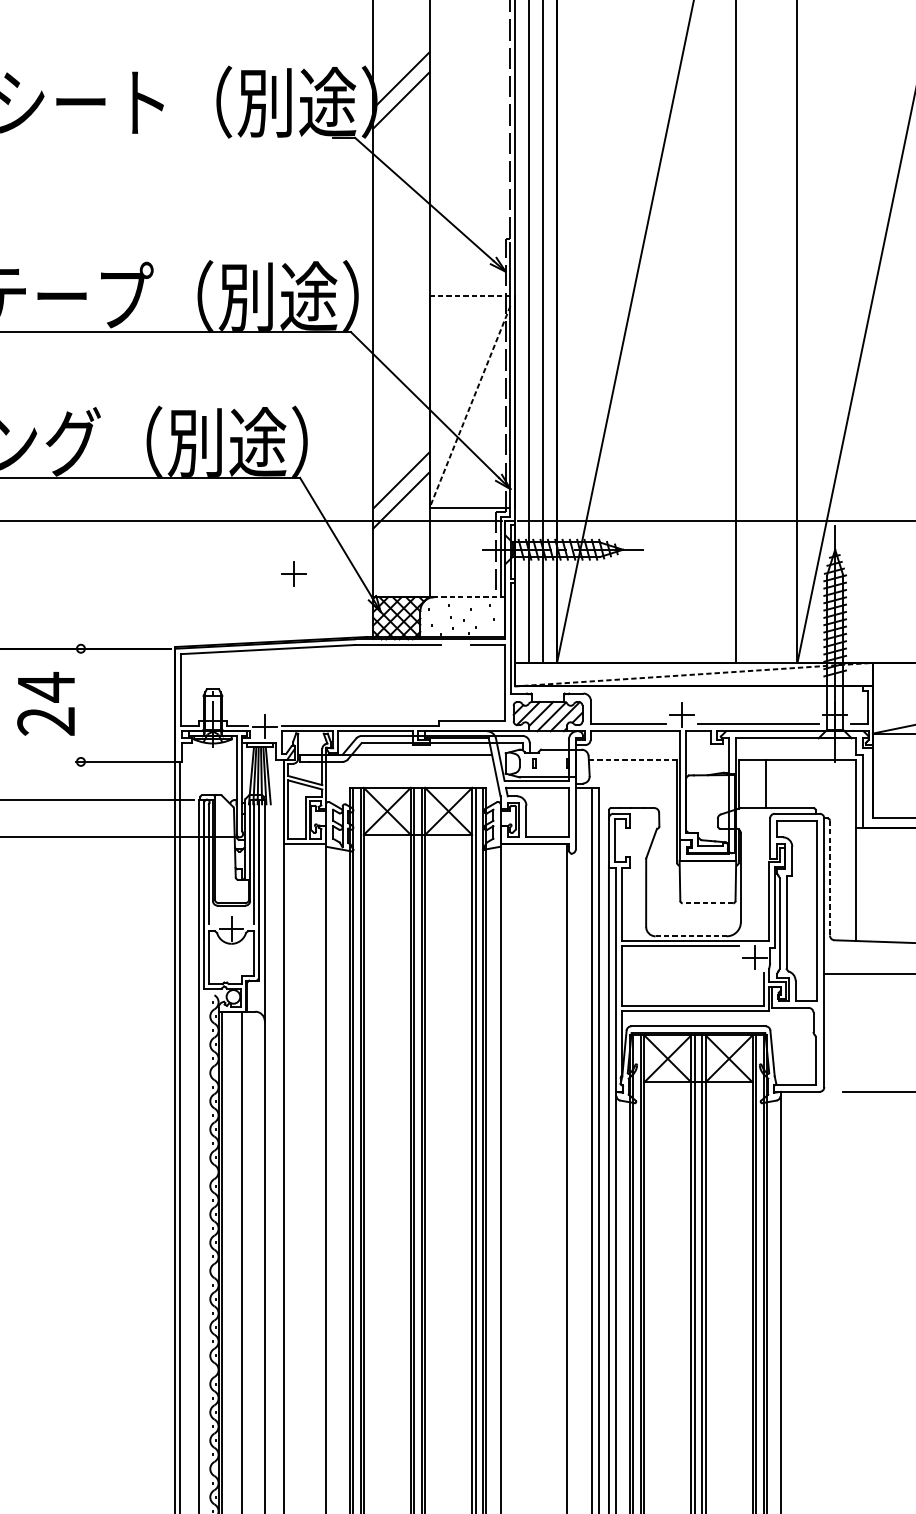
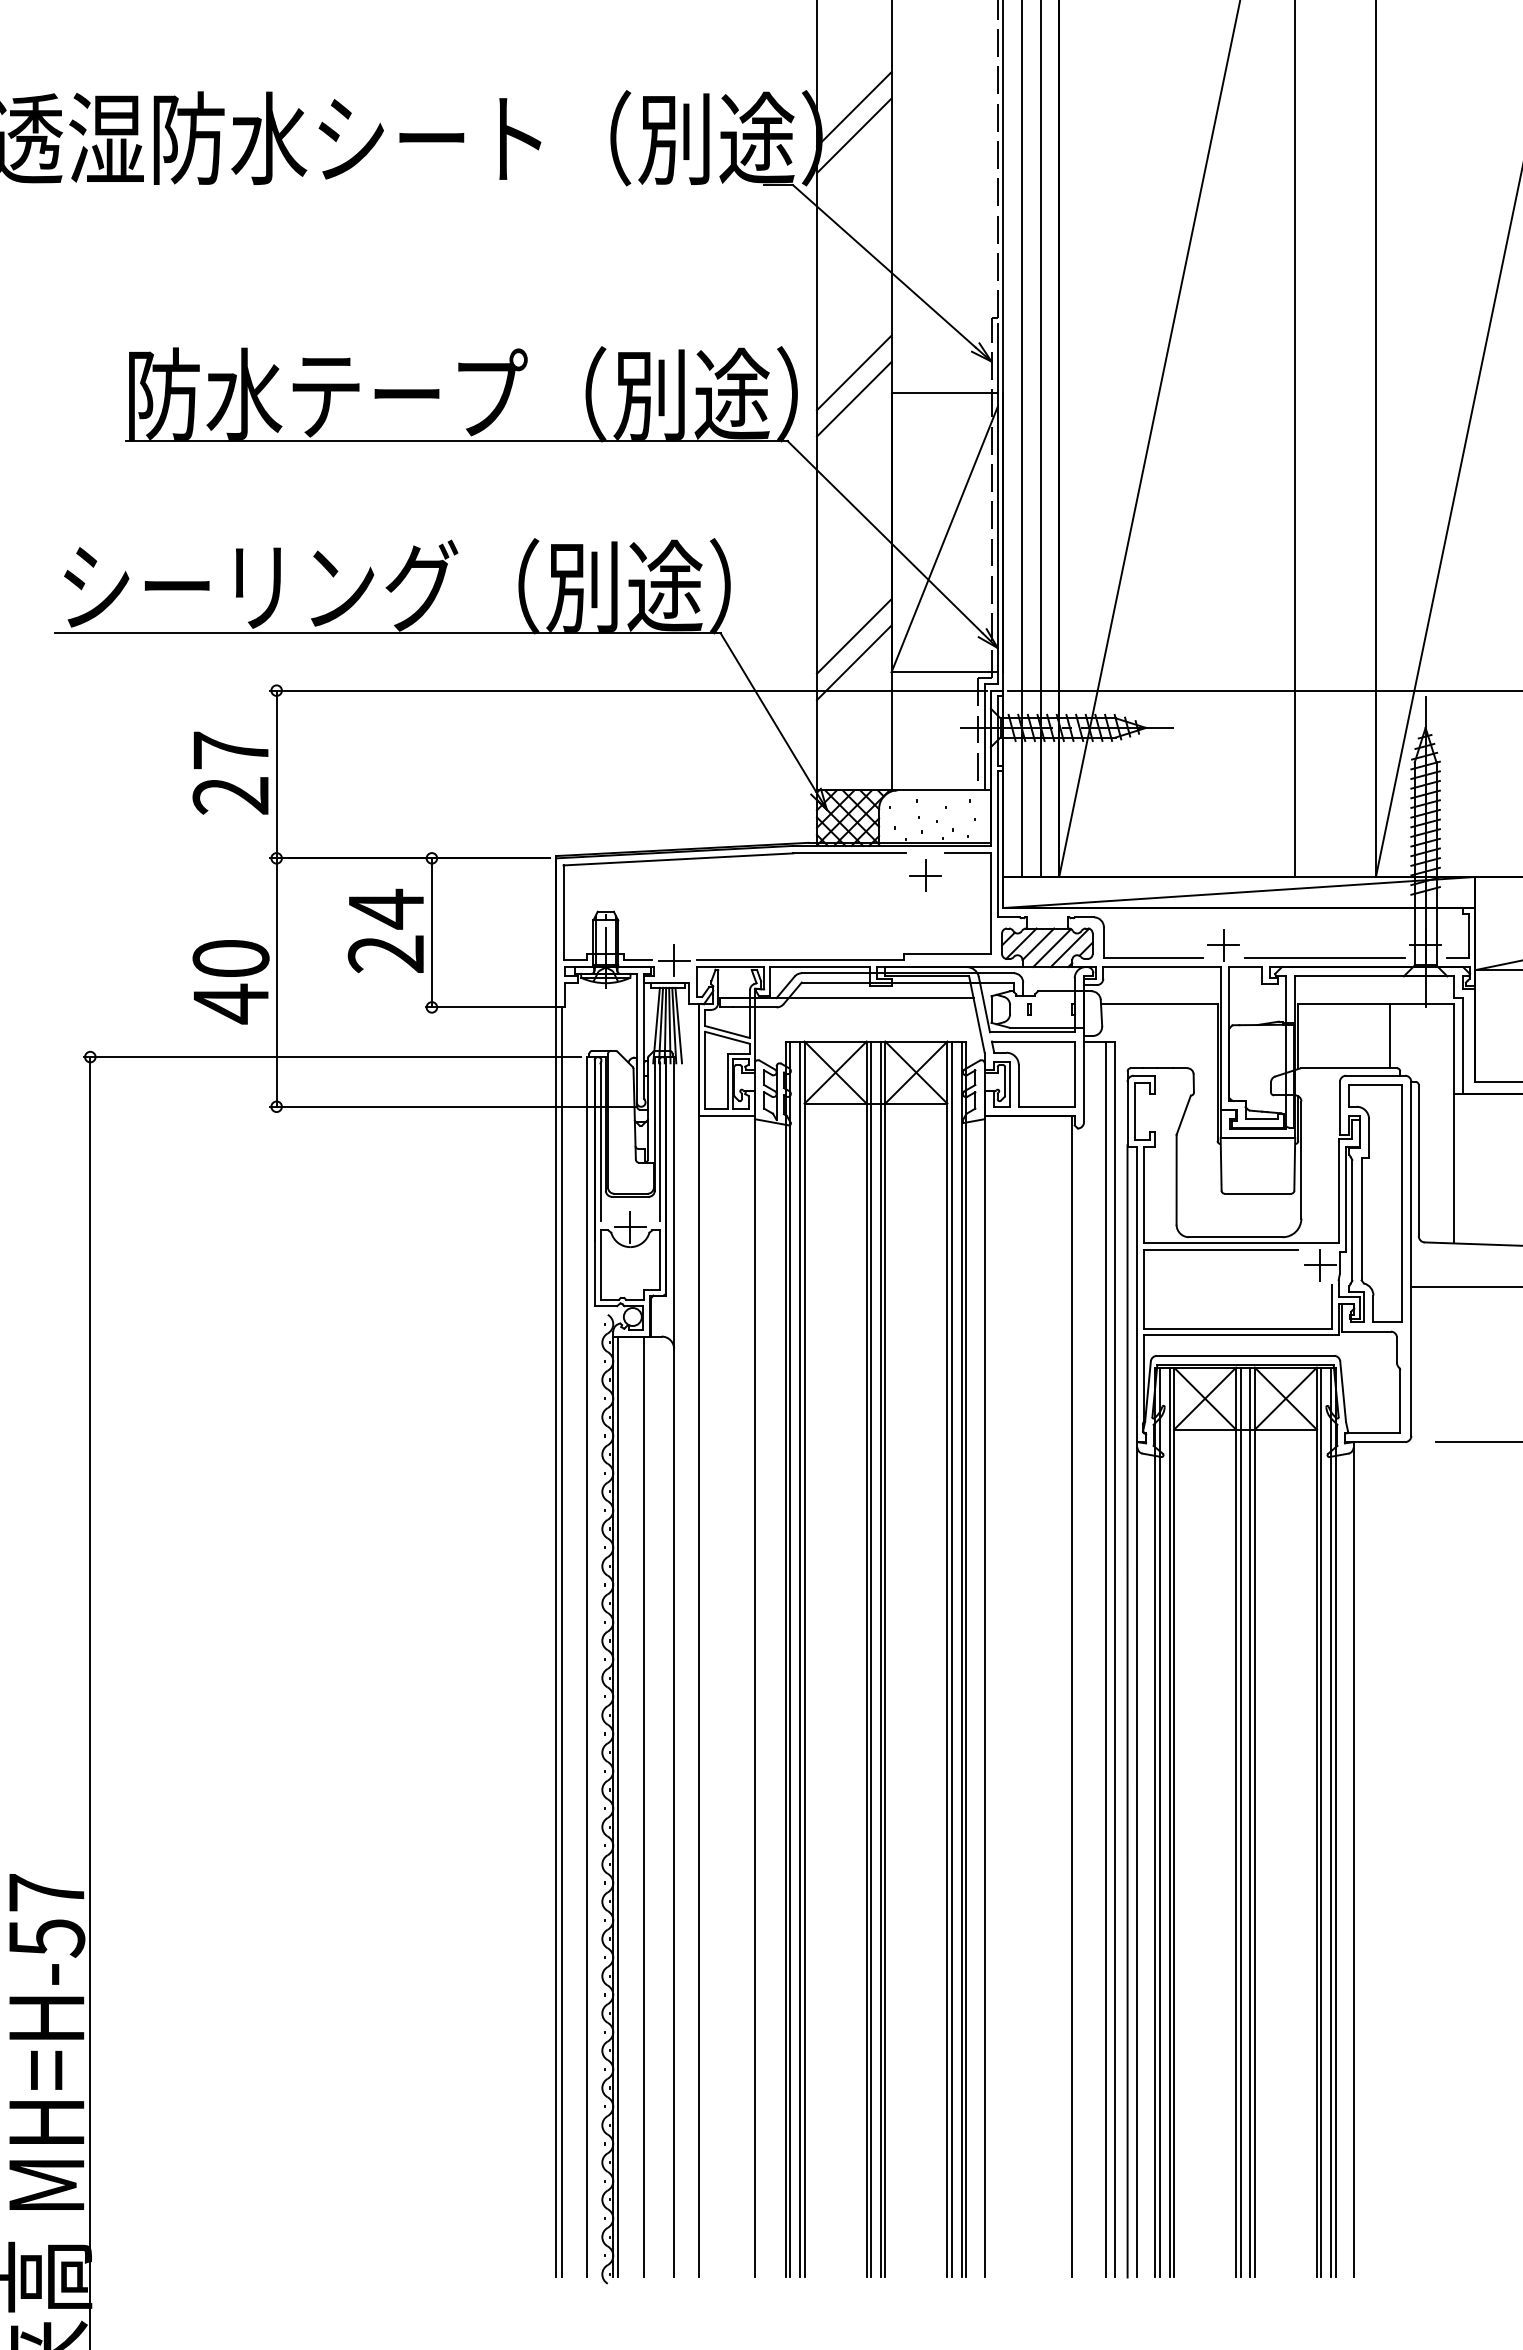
line: (400, 279) -> (853, 372), added
line: (470, 295) -> (945, 392), dashed -> solid
line: (400, 300) -> (853, 399), added
line: (470, 406) -> (944, 539), dashed -> solid
part: (293, 573) -> (925, 875), moved
line: (470, 597) -> (944, 790), dashed -> solid
line: (693, 674) -> (1239, 892), dashed -> solid
line: (80, 705) -> (431, 932), added
line: (633, 759) -> (1159, 1004), dashed -> solid
line: (766, 783) -> (1389, 1036), moved
line: (829, 878) -> (1418, 1160), dashed -> solid
line: (707, 903) -> (1257, 1193), dashed -> solid
line: (690, 936) -> (1235, 1237), dashed -> solid

